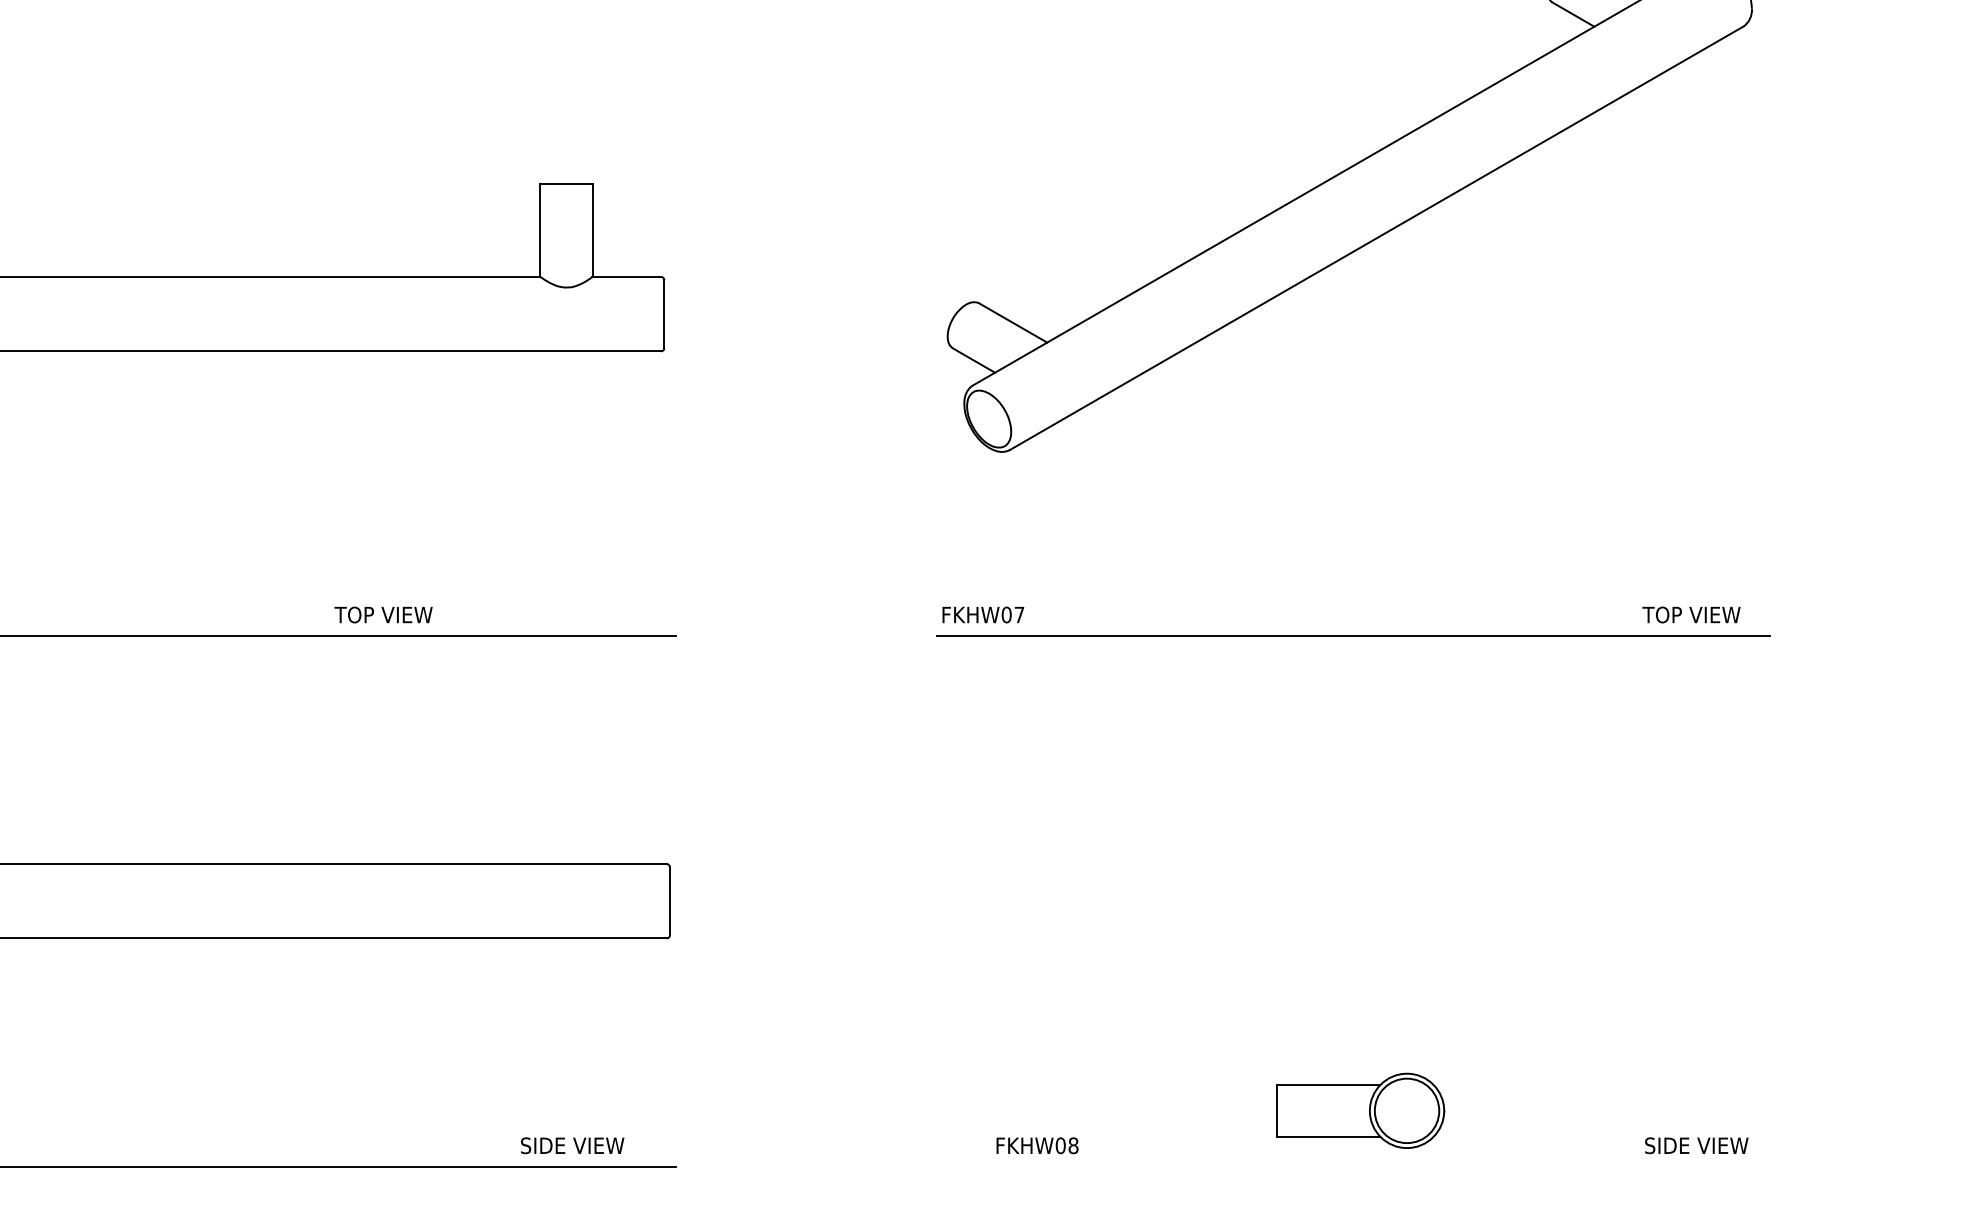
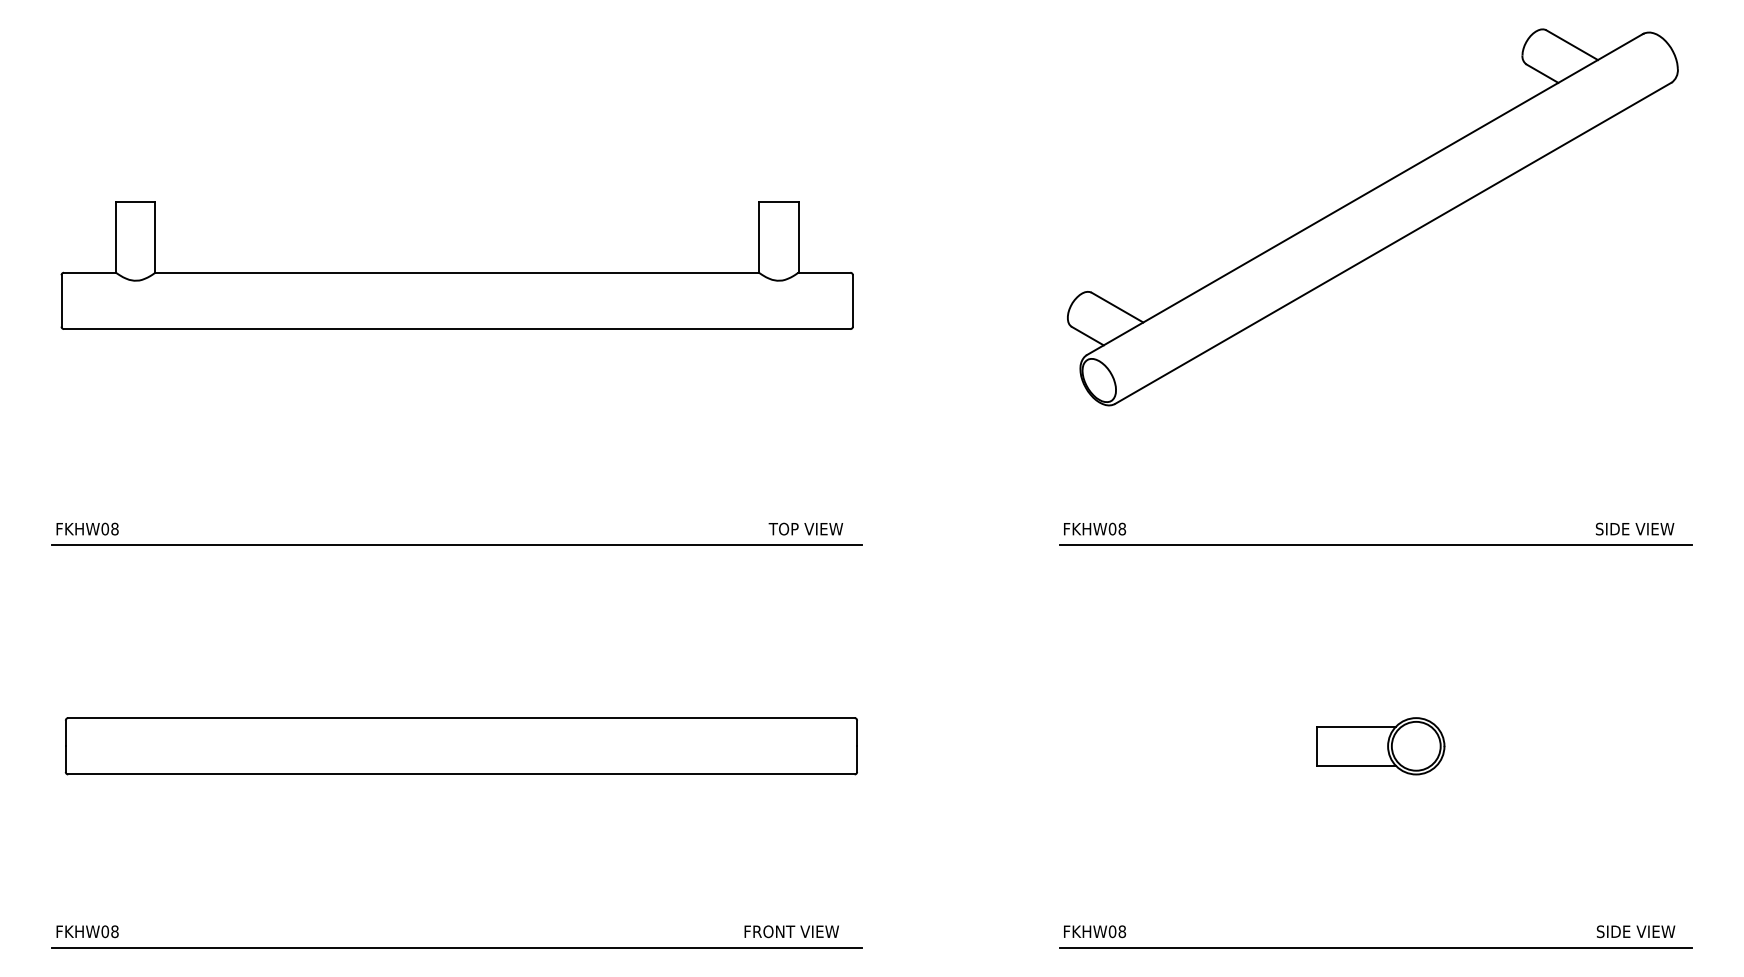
text: (383, 614) -> (805, 528), moved
text: (1019, 614) -> (1122, 528), FKHW07 -> FKHW08
text: (1694, 614) -> (1634, 528), TOP VIEW -> SIDE VIEW
part: (1359, 1111) -> (1380, 746), moved
text: (583, 1145) -> (791, 931), SIDE VIEW -> FRONT VIEW
text: (1038, 1145) -> (1095, 931), moved
line: (1353, 1166) -> (1375, 947), added

